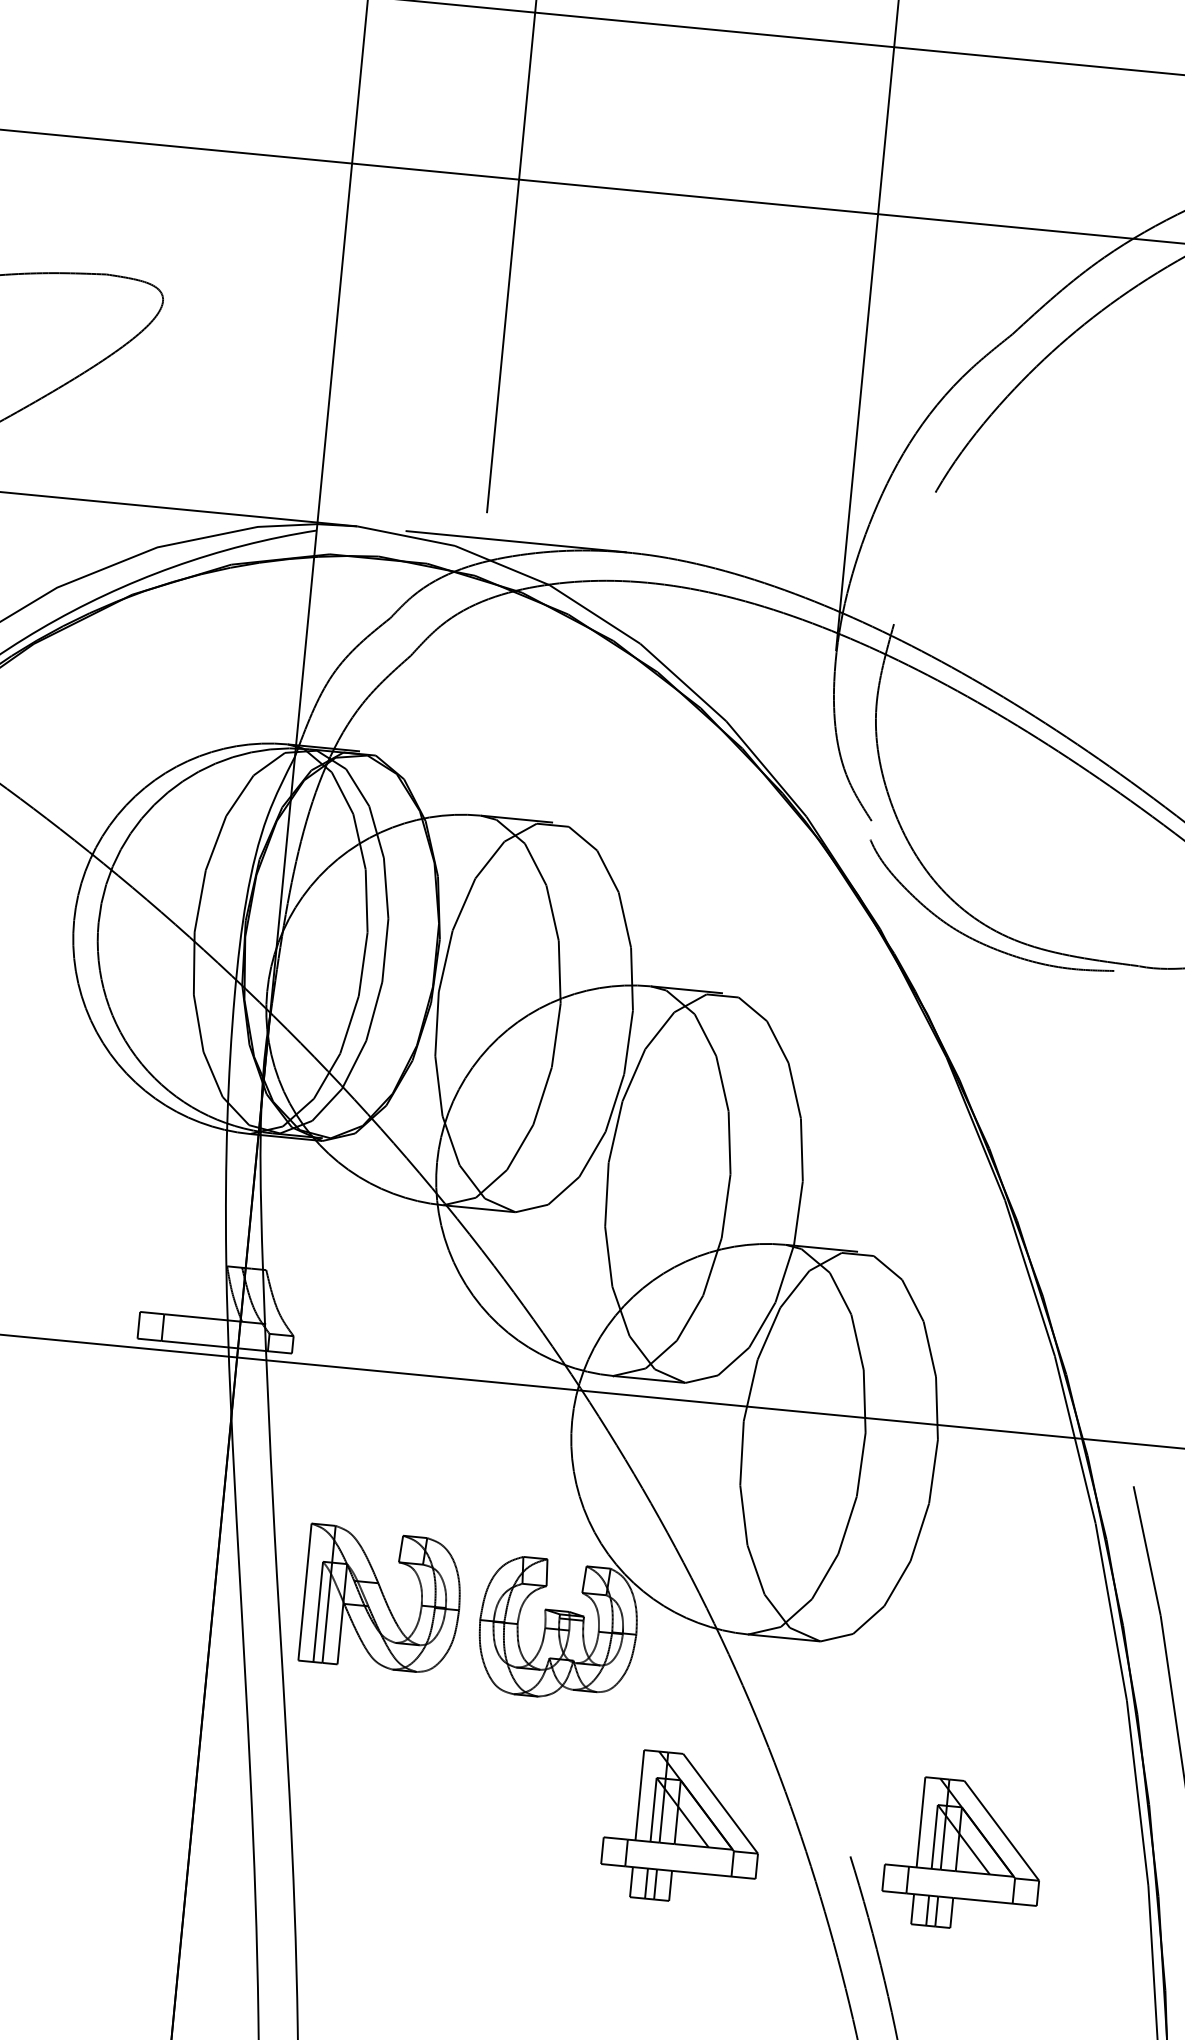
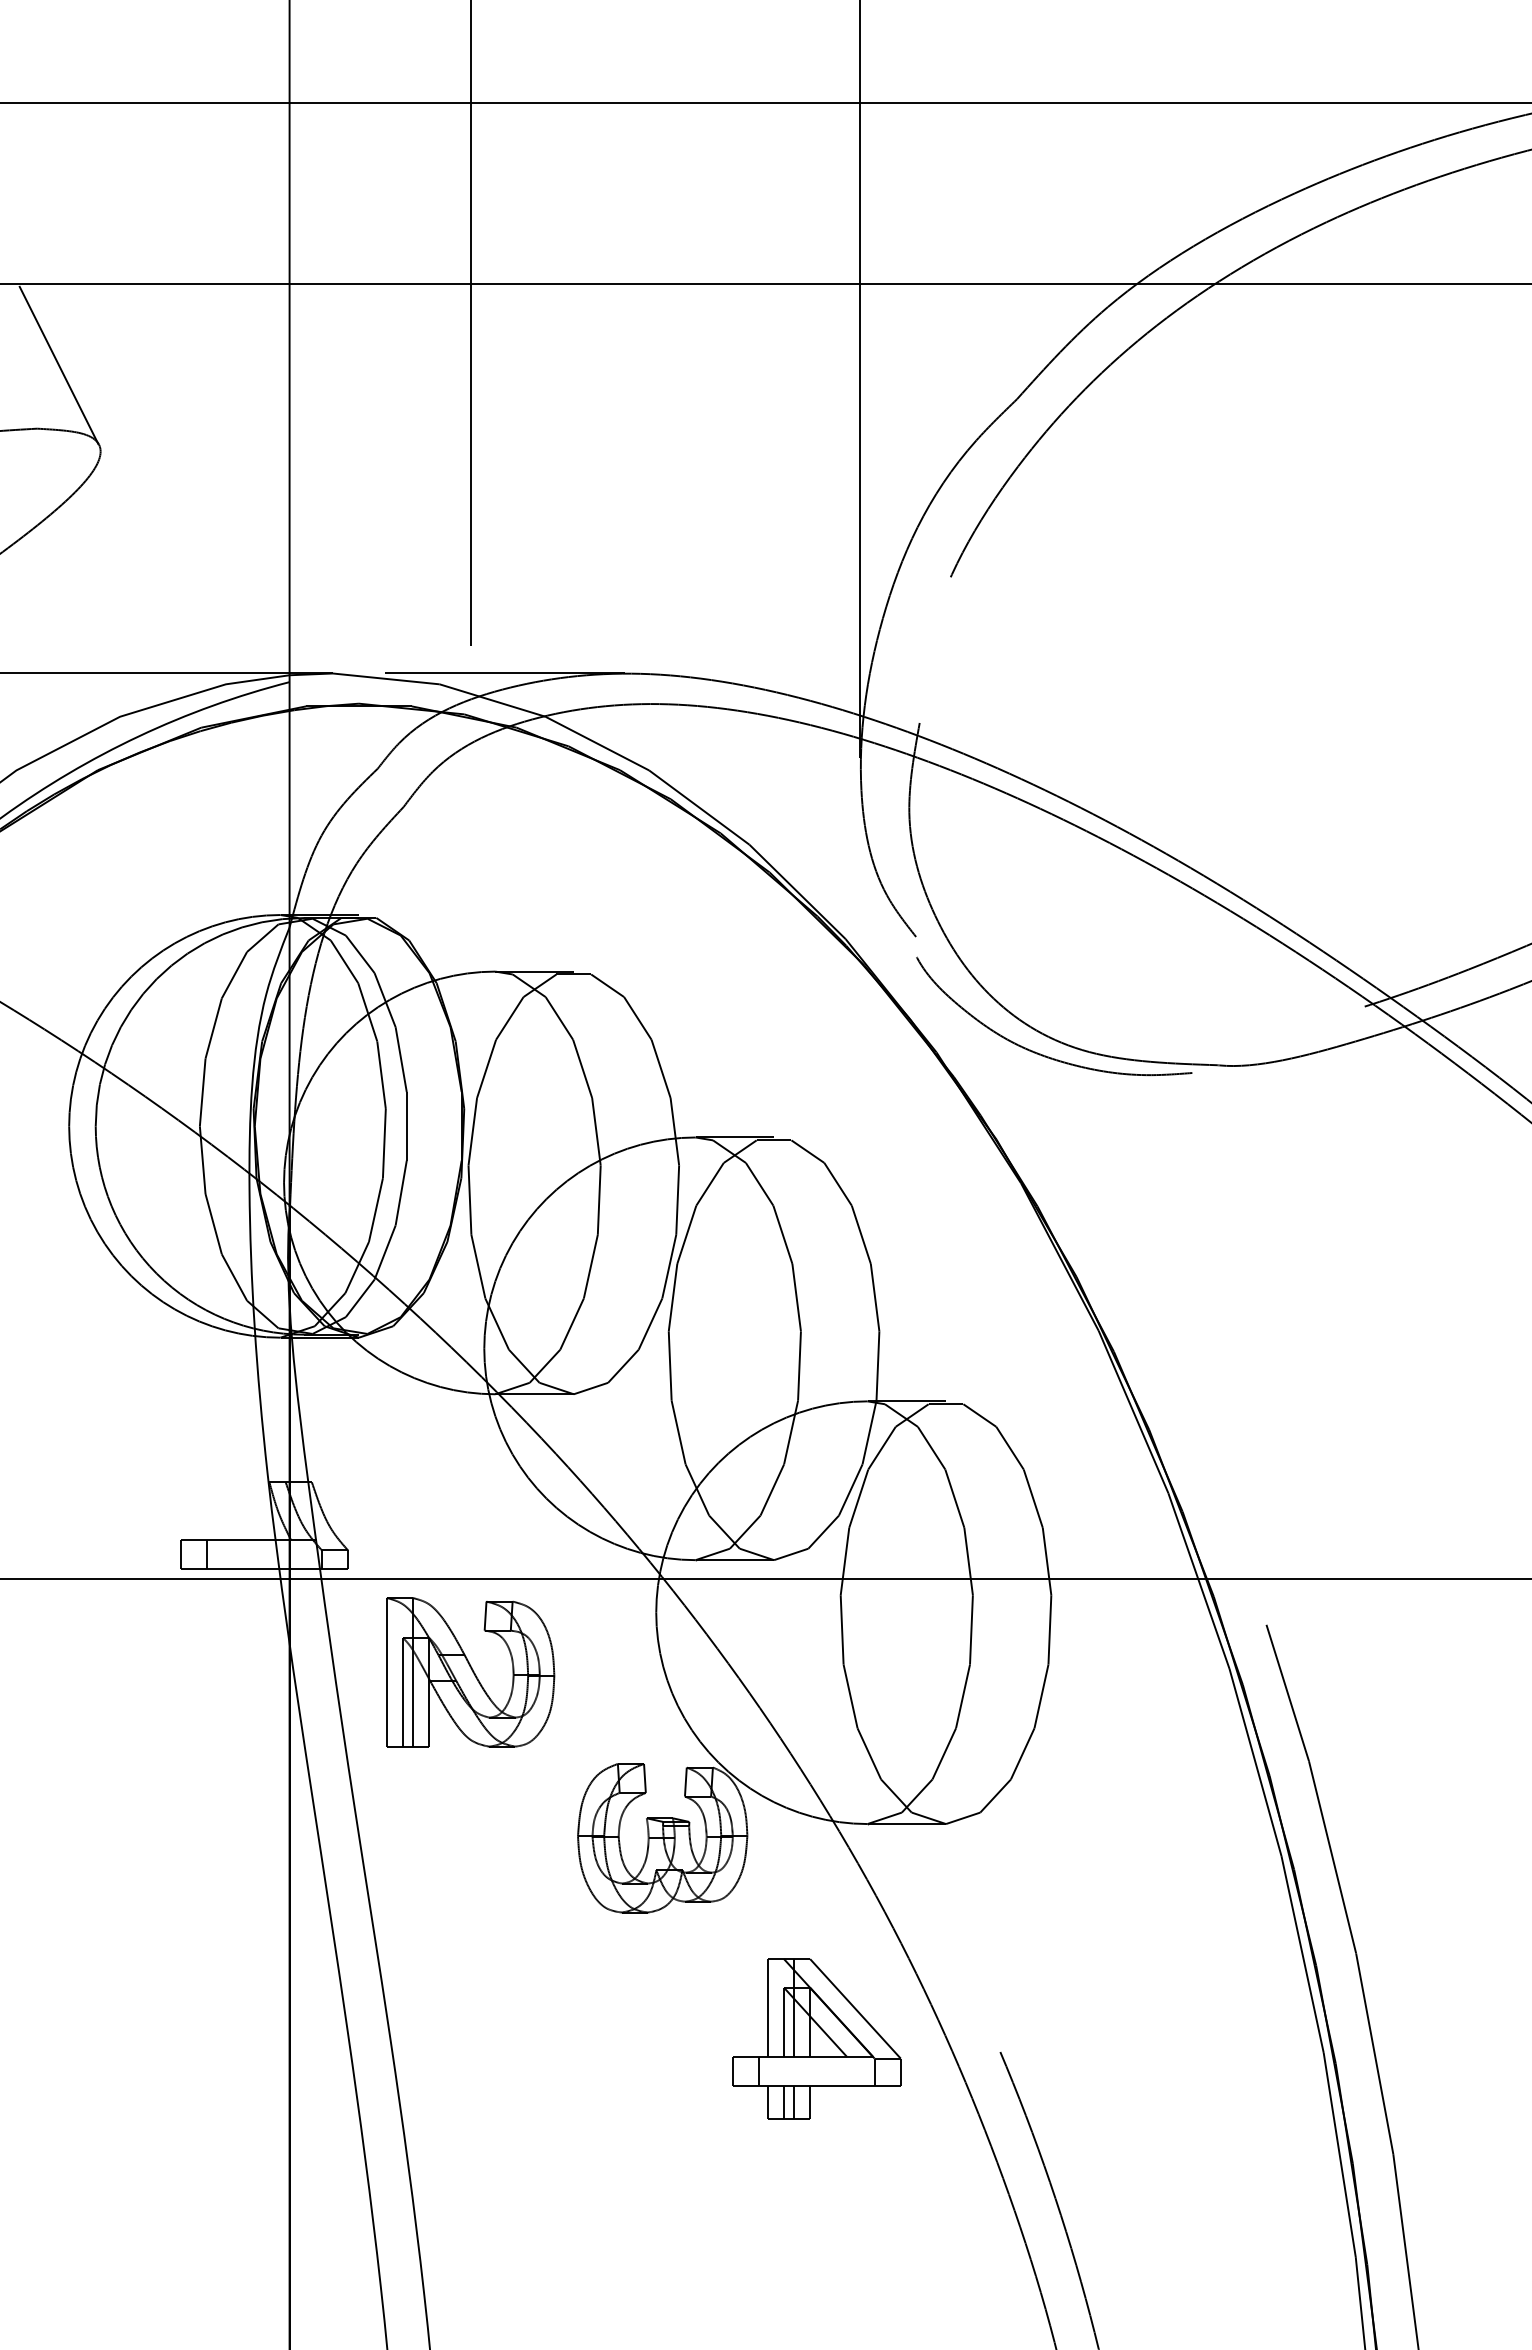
line: (131, 218) -> (58, 365), added
part: (382, 1599) -> (470, 1672), moved
part: (963, 1854) -> (1121, 2038), removed

